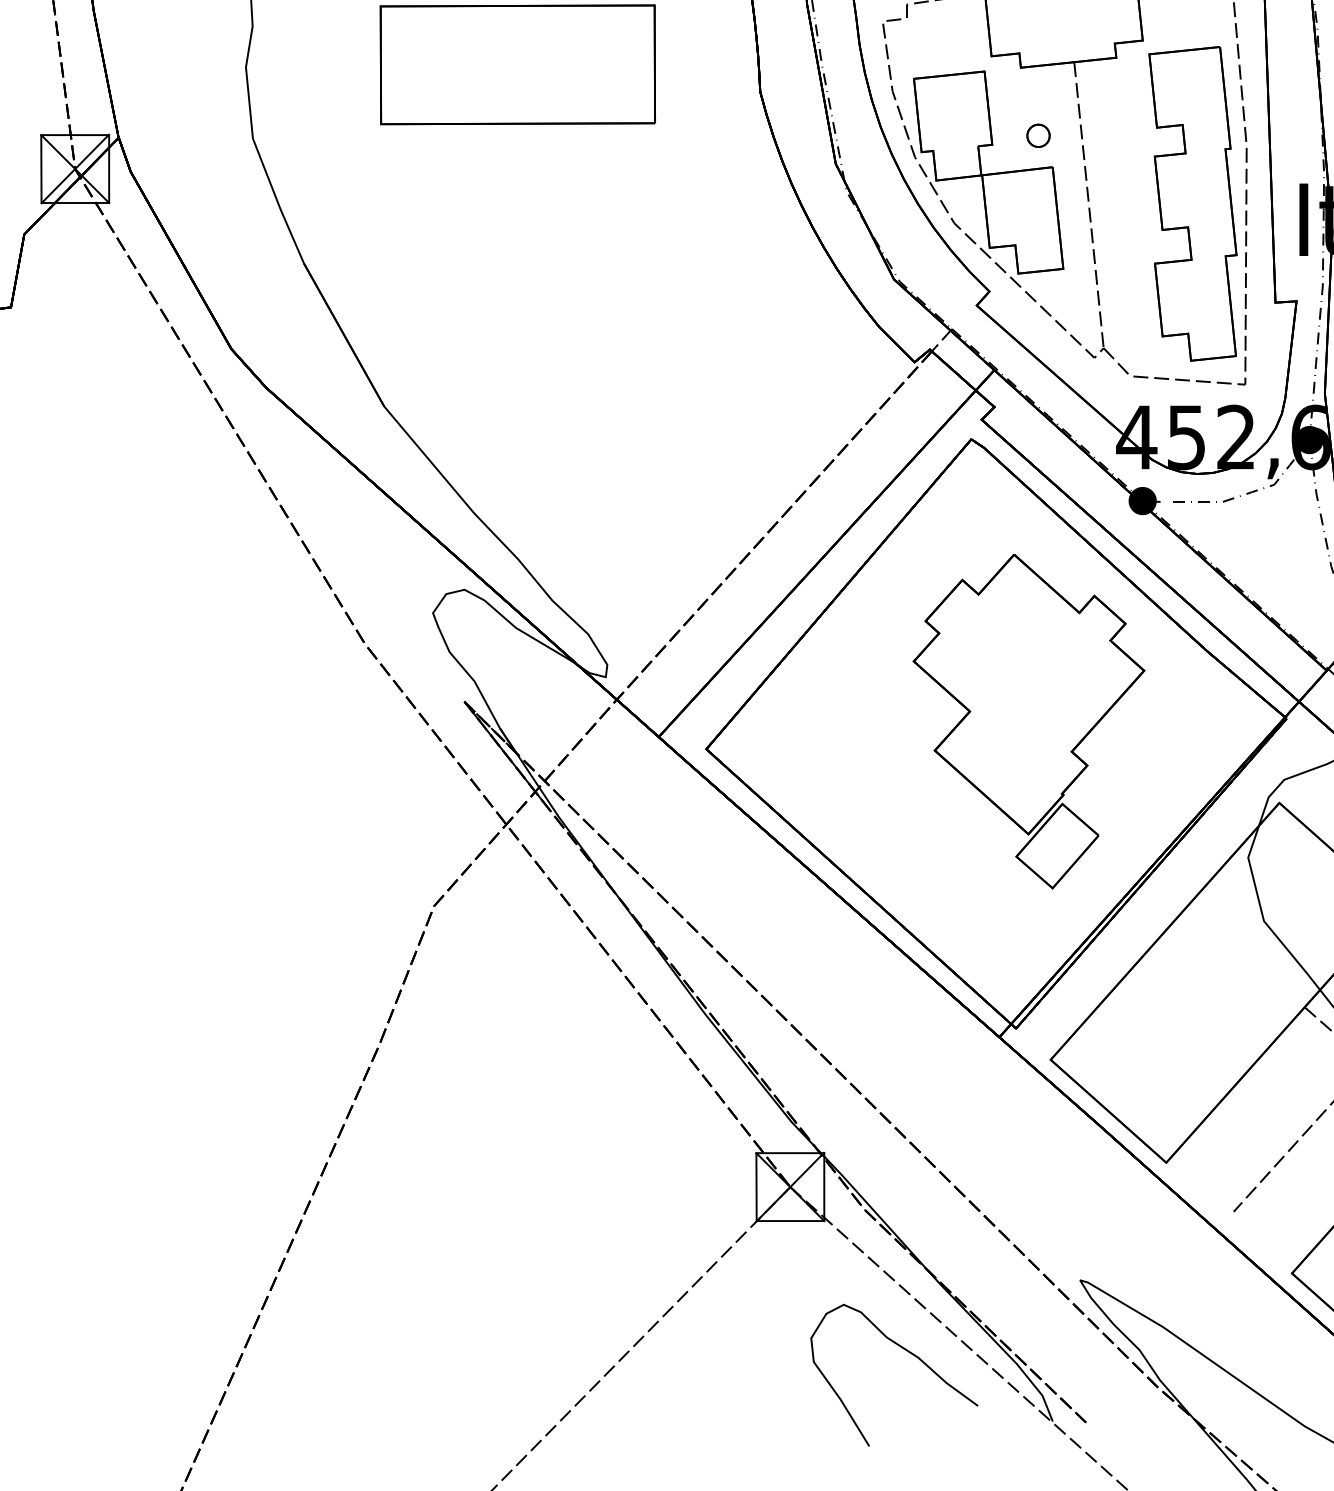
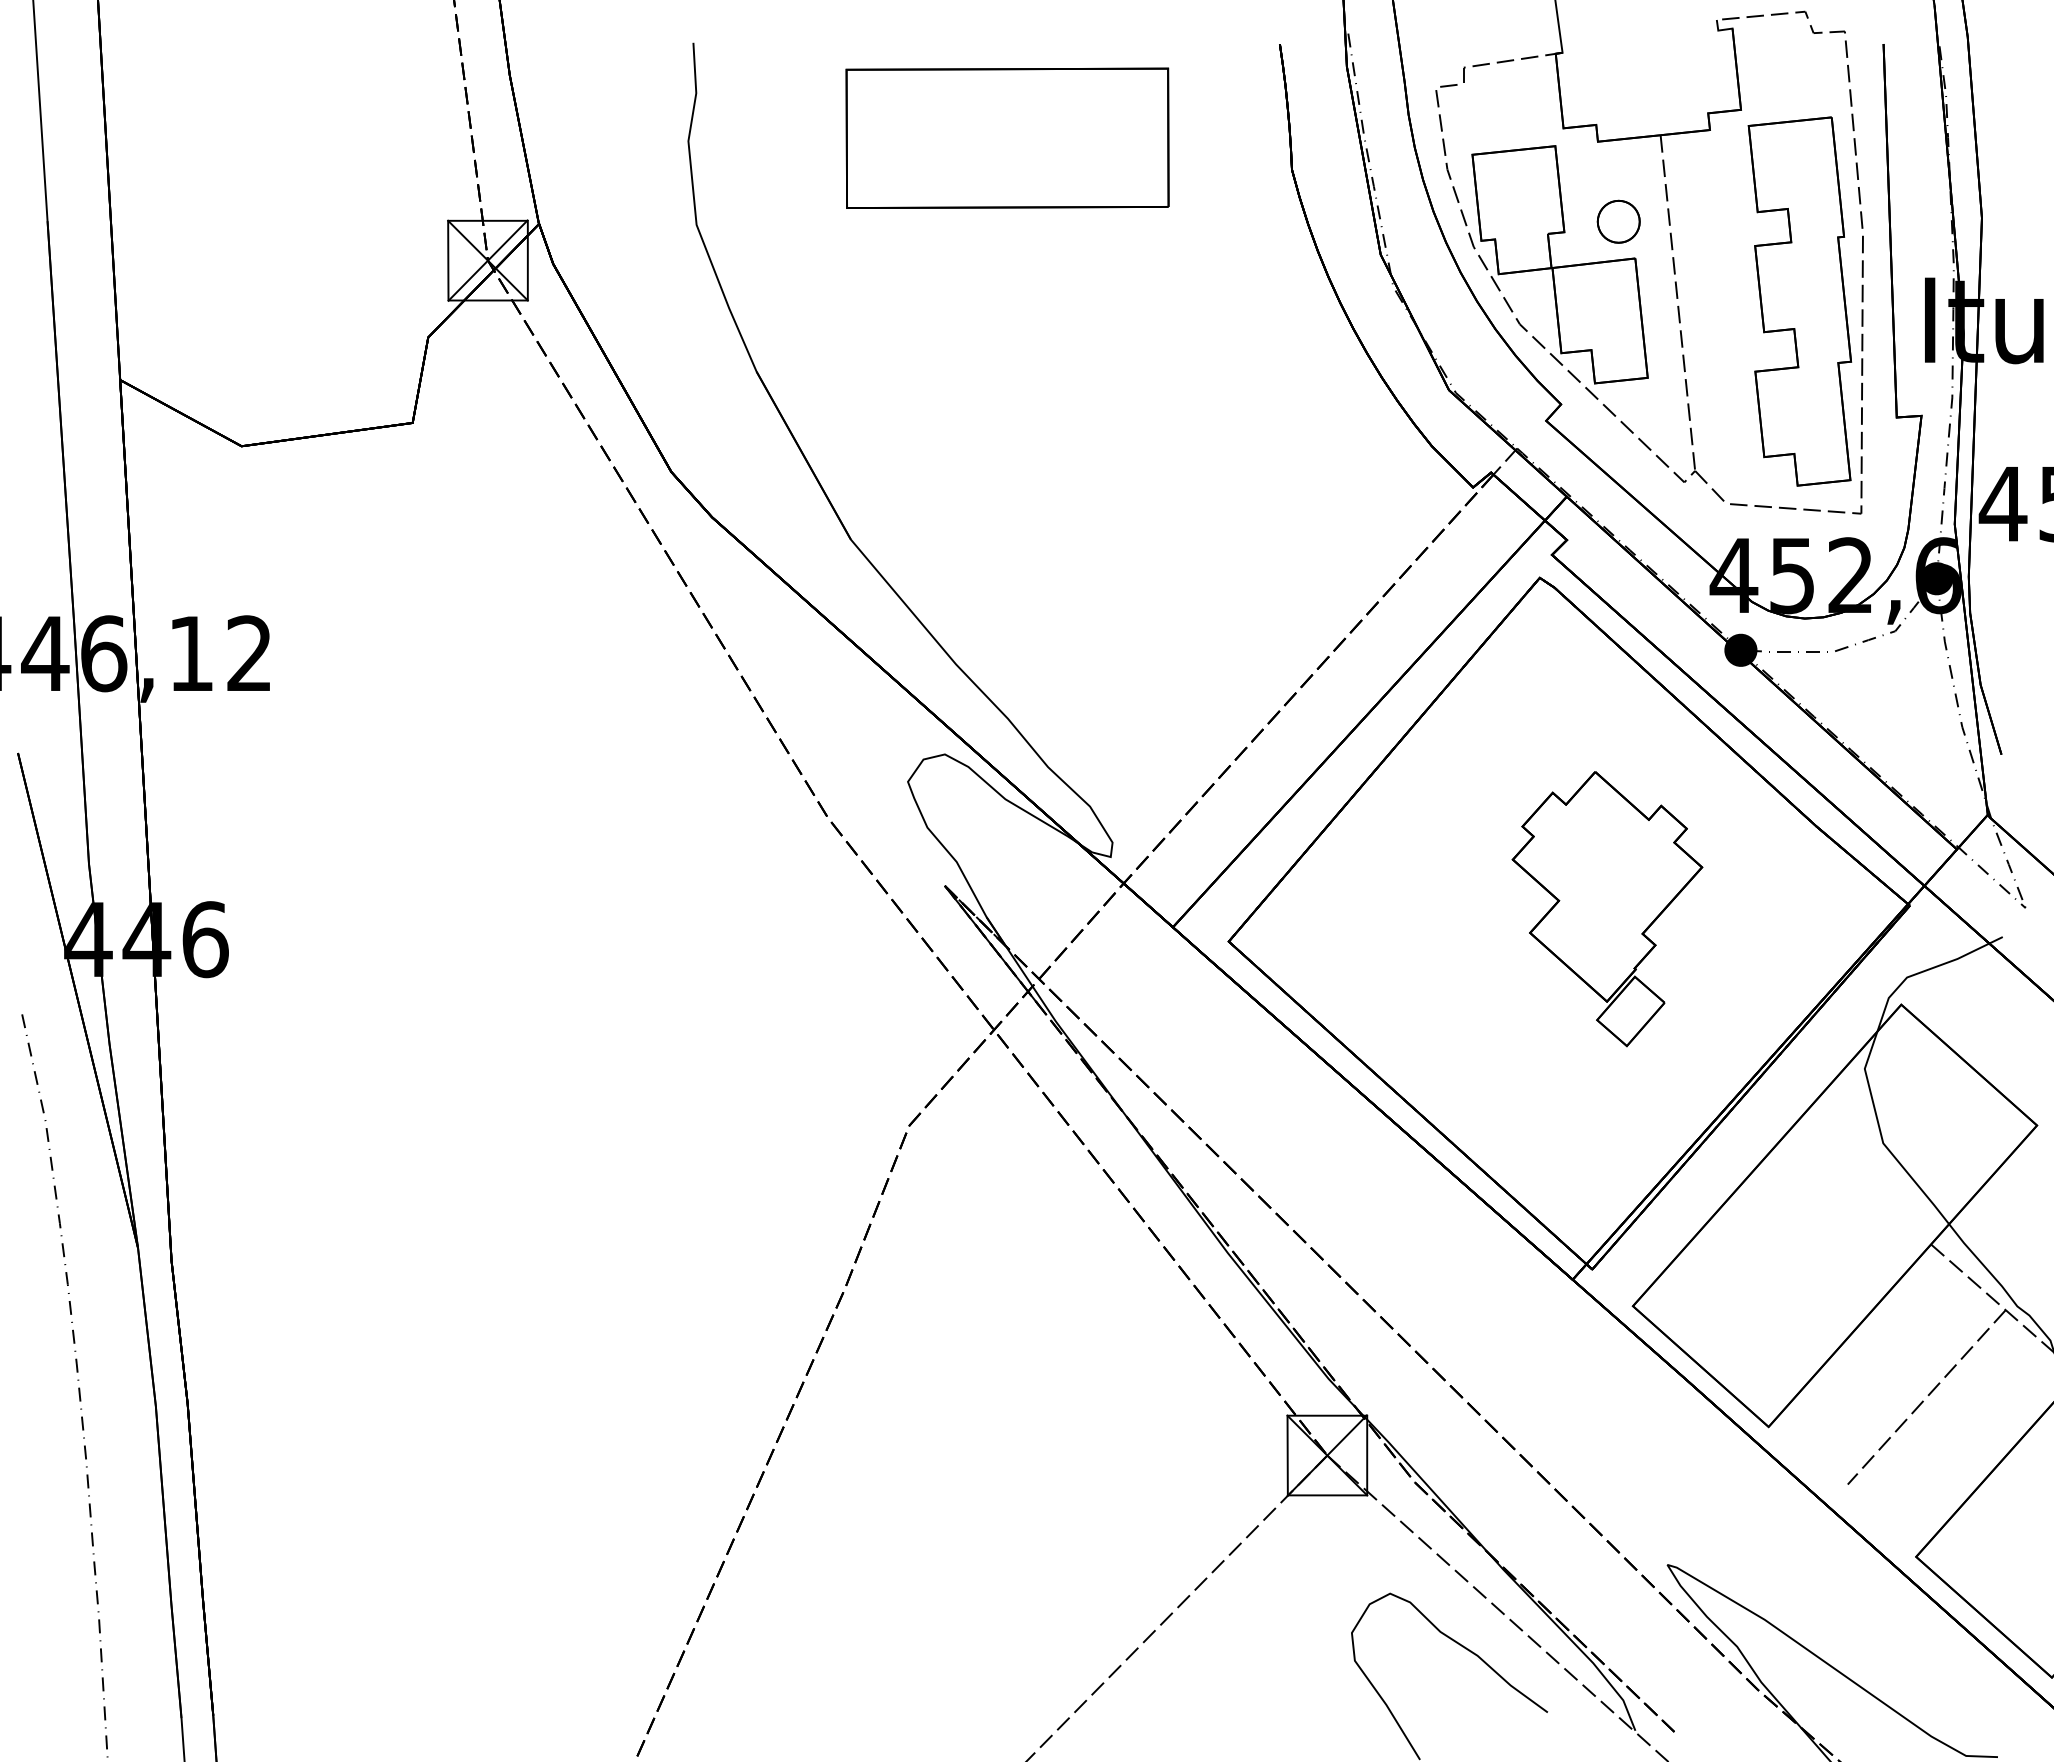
part: (1038, 135) -> (1618, 221), size x1.6
part: (1029, 721) -> (1607, 908), size x0.7

